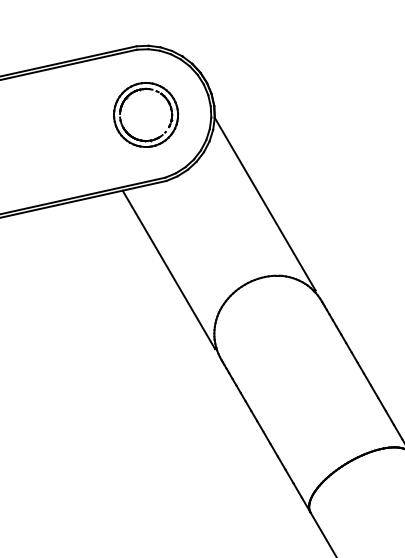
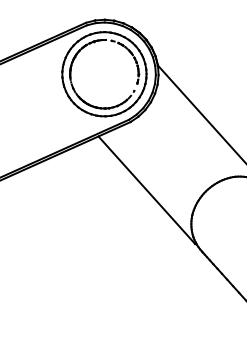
part: (145, 114) -> (103, 74), size x1.67

